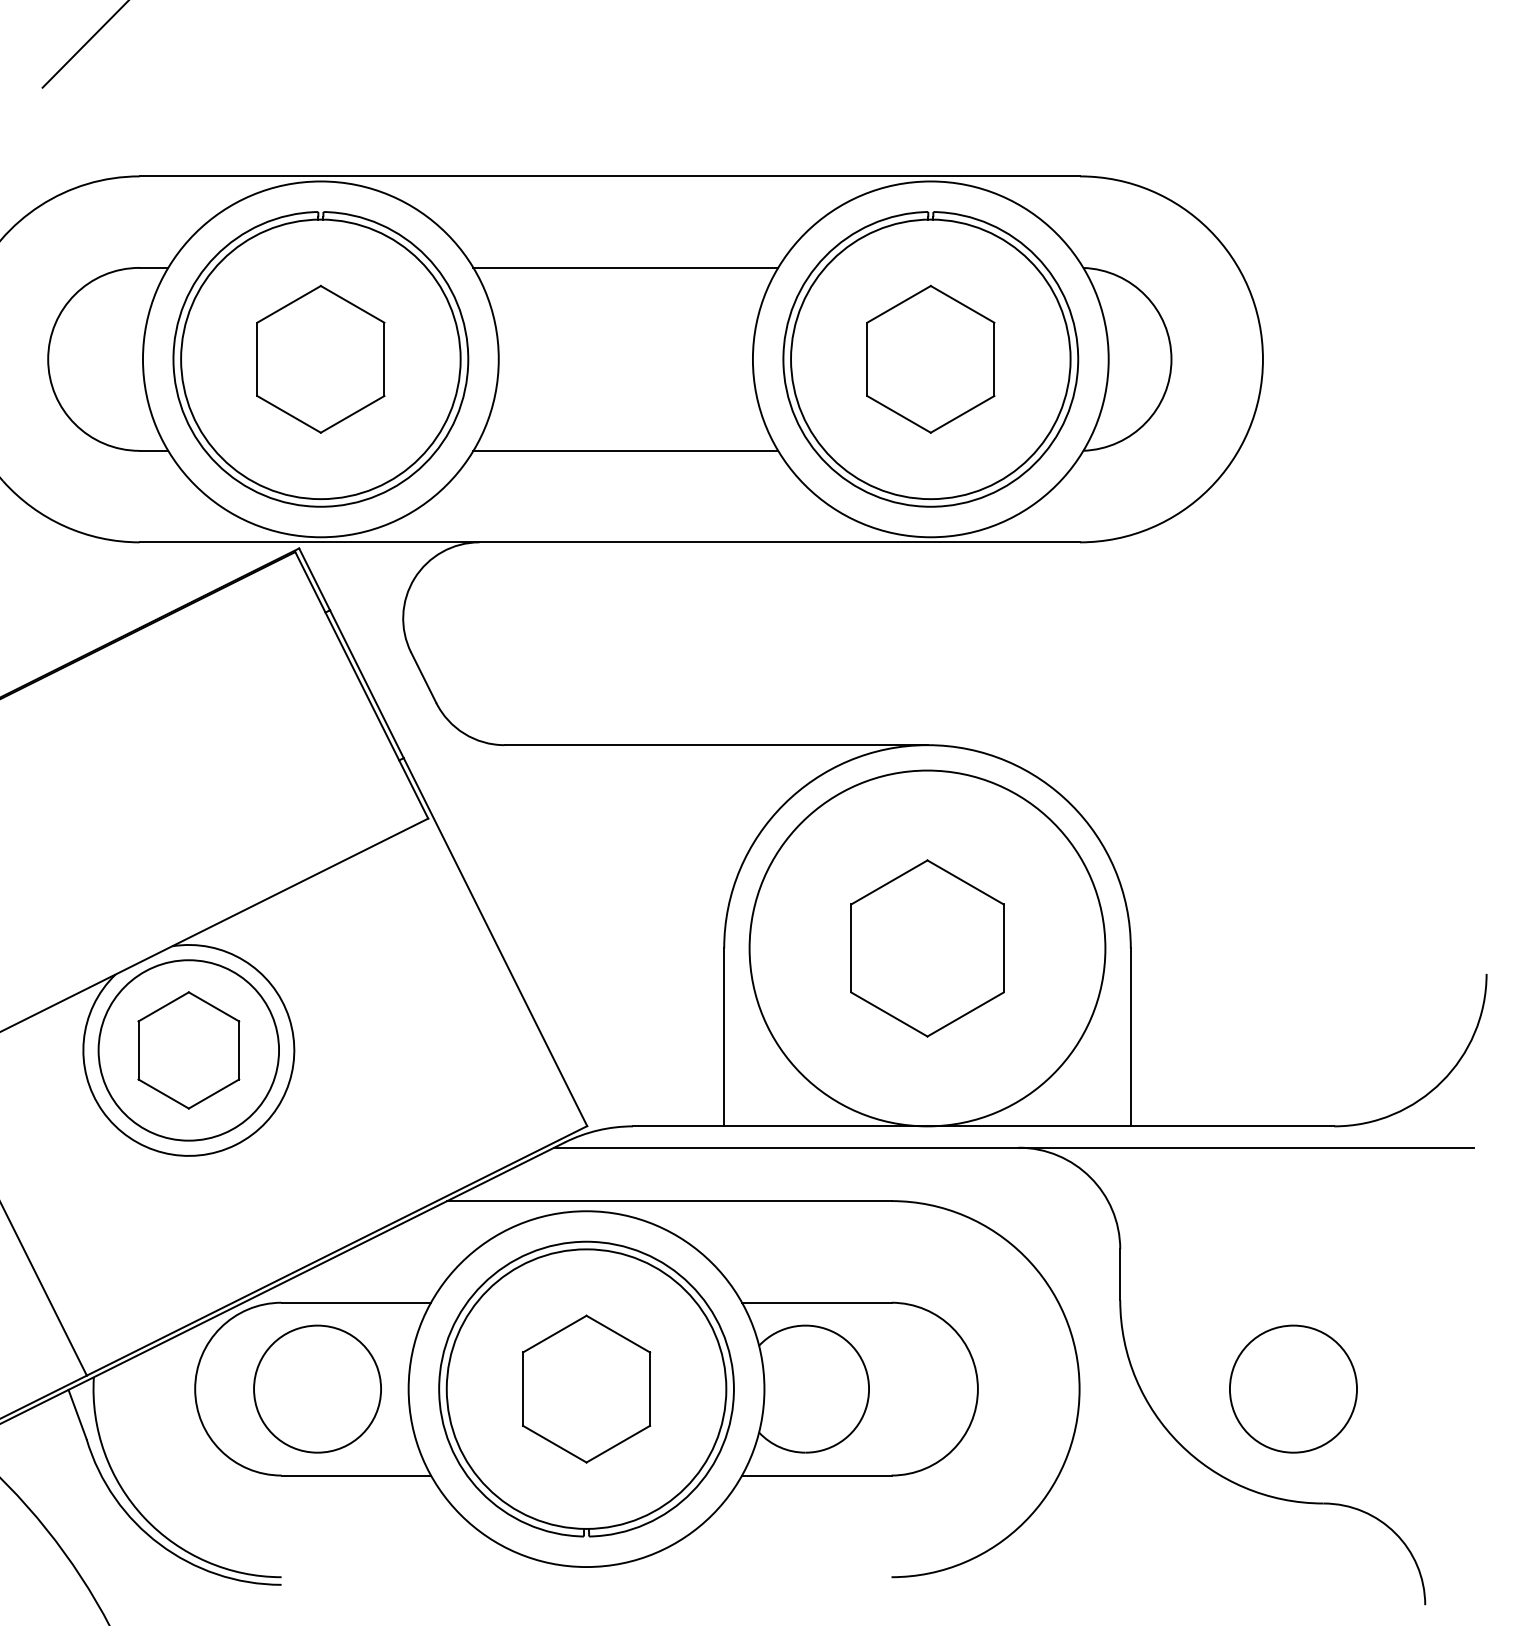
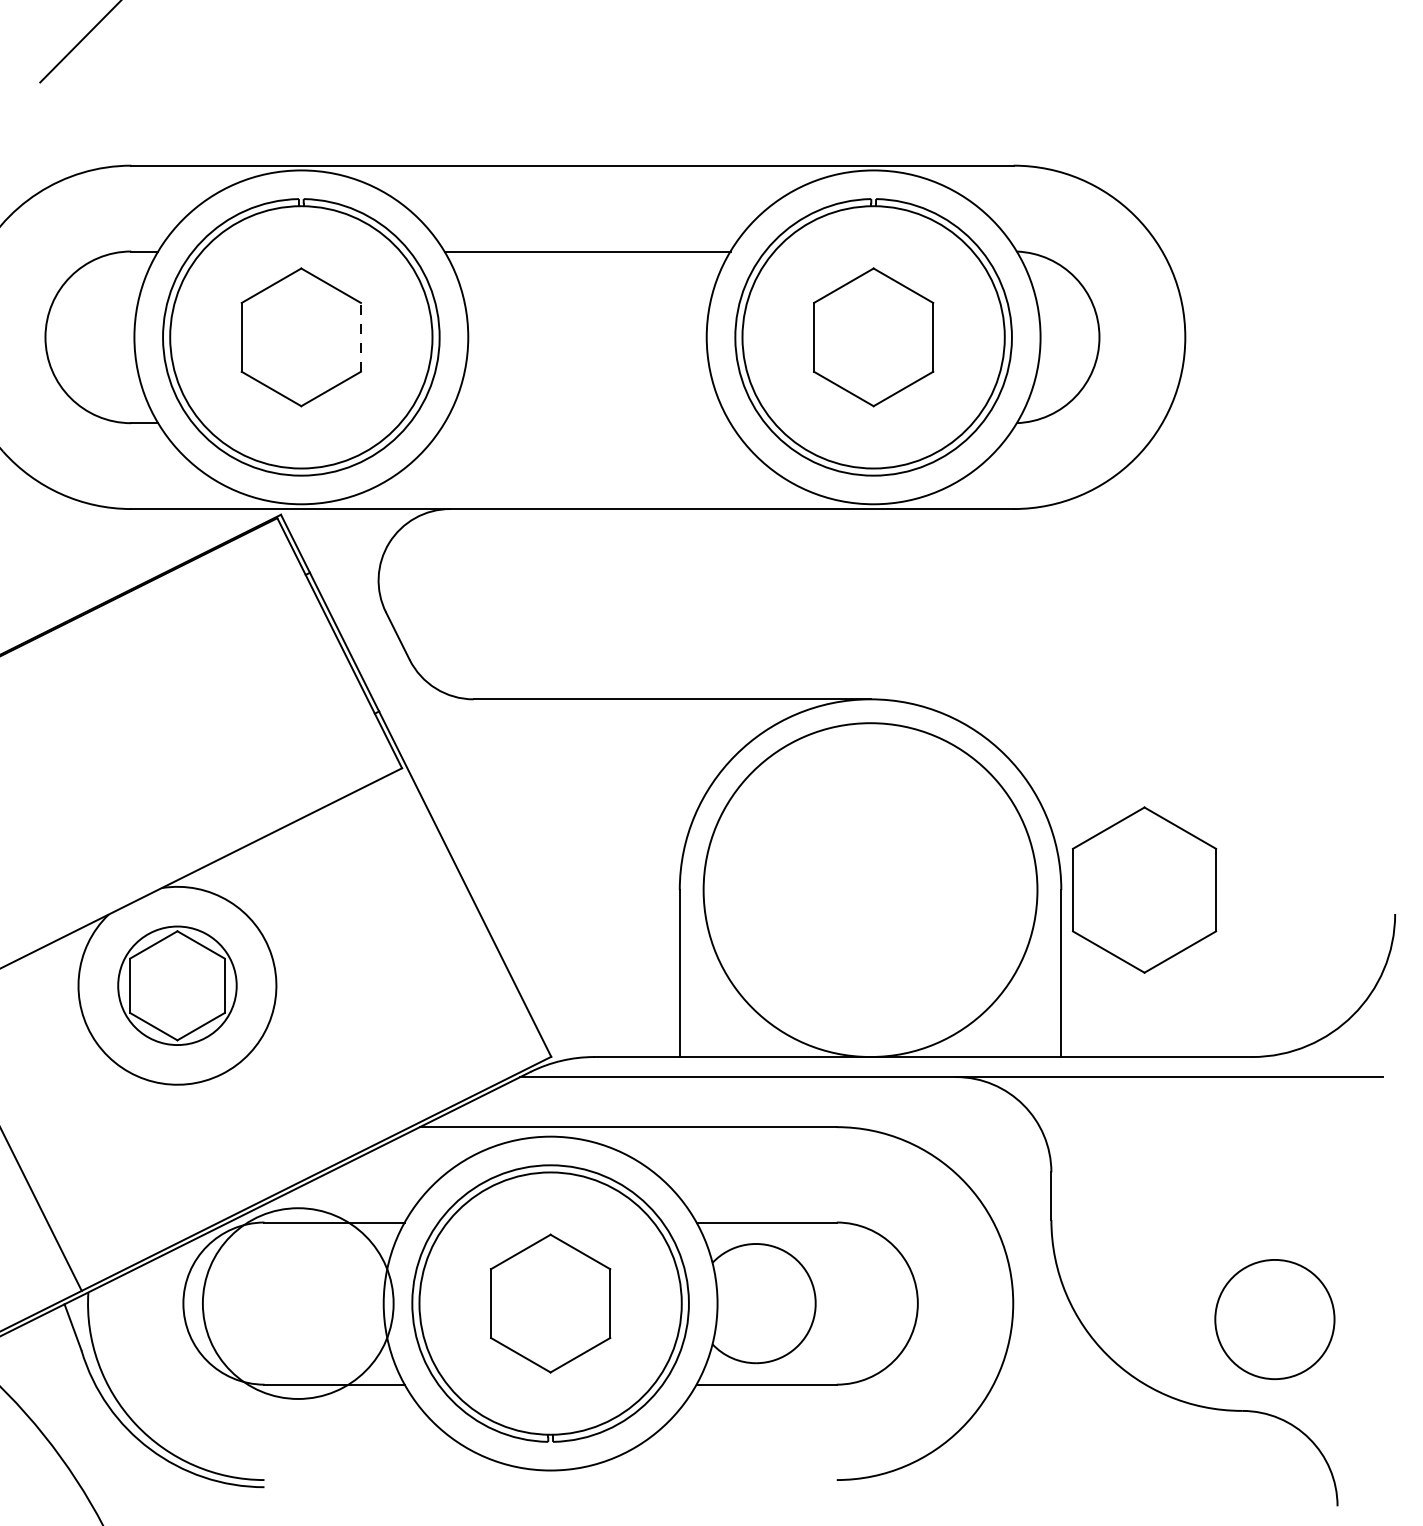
line: (384, 359) -> (361, 337), solid -> dashed
line: (625, 450) -> (587, 422), removed
part: (927, 948) -> (1144, 890), moved
circle: (188, 1050) -> (177, 985), size x0.7
circle: (317, 1388) -> (298, 1302), size x1.6
circle: (1293, 1388) -> (1274, 1318), moved

